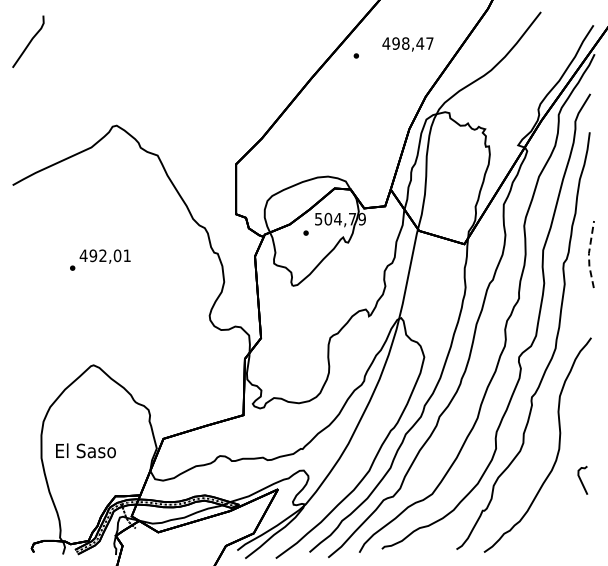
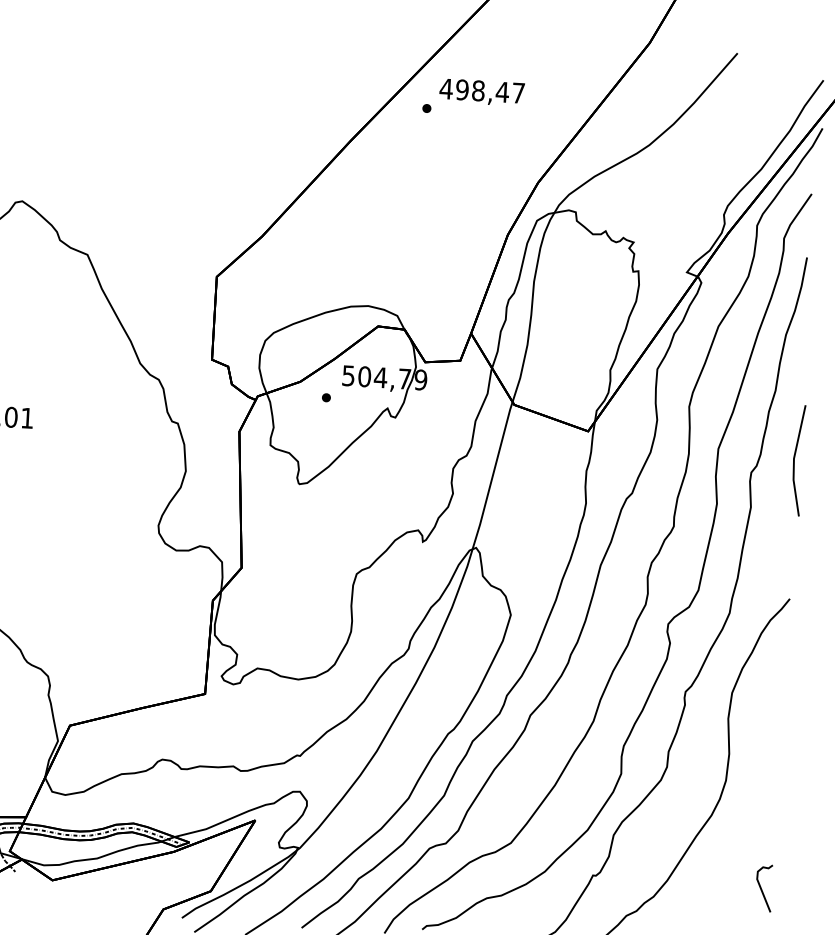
text: (407, 44) -> (481, 92), moved
line: (588, 254) -> (793, 460), dashed -> solid
curve: (581, 479) -> (761, 886), moved

